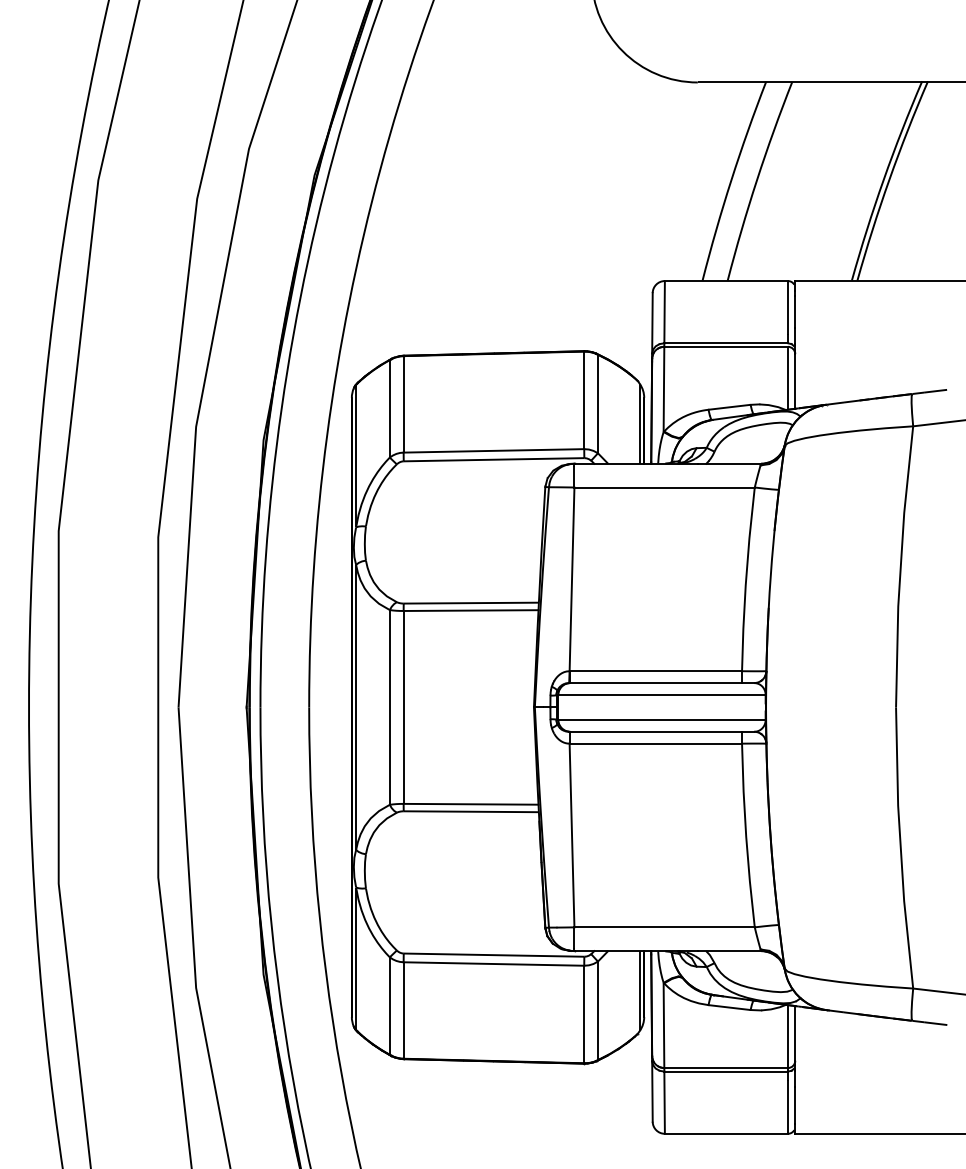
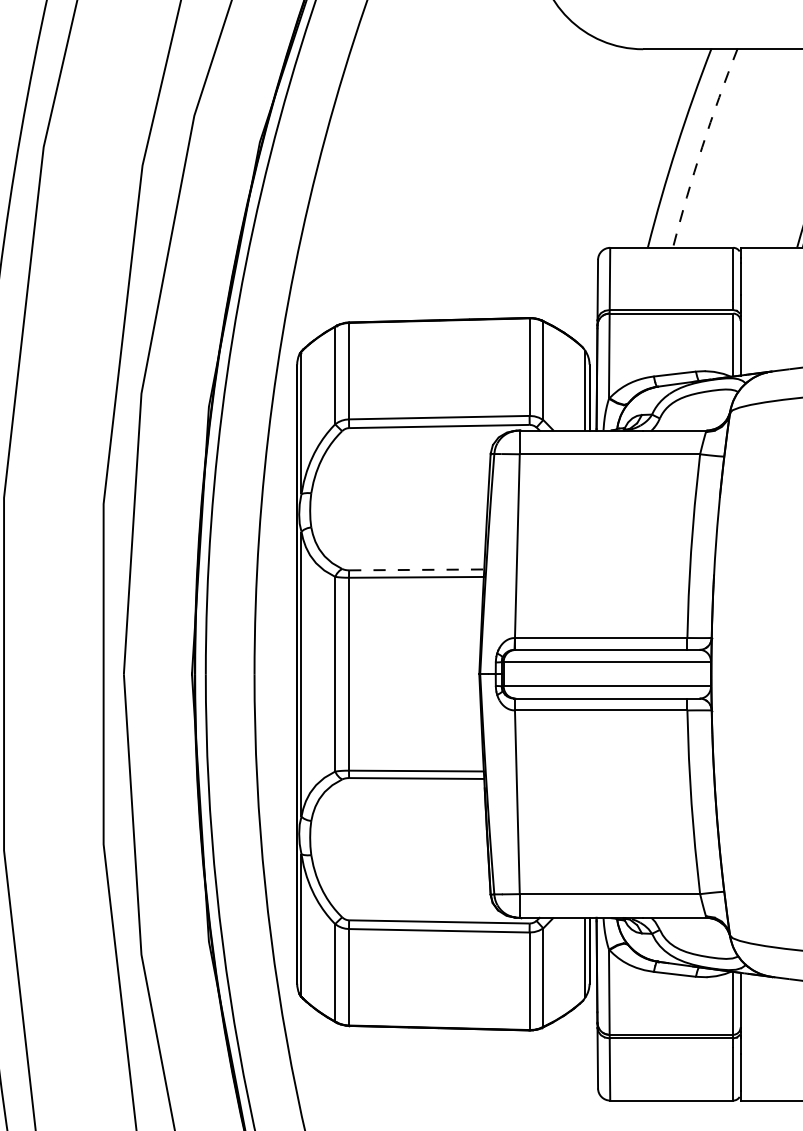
arc: (756, 180) -> (701, 147), solid -> dashed
line: (471, 603) -> (416, 570), solid -> dashed

